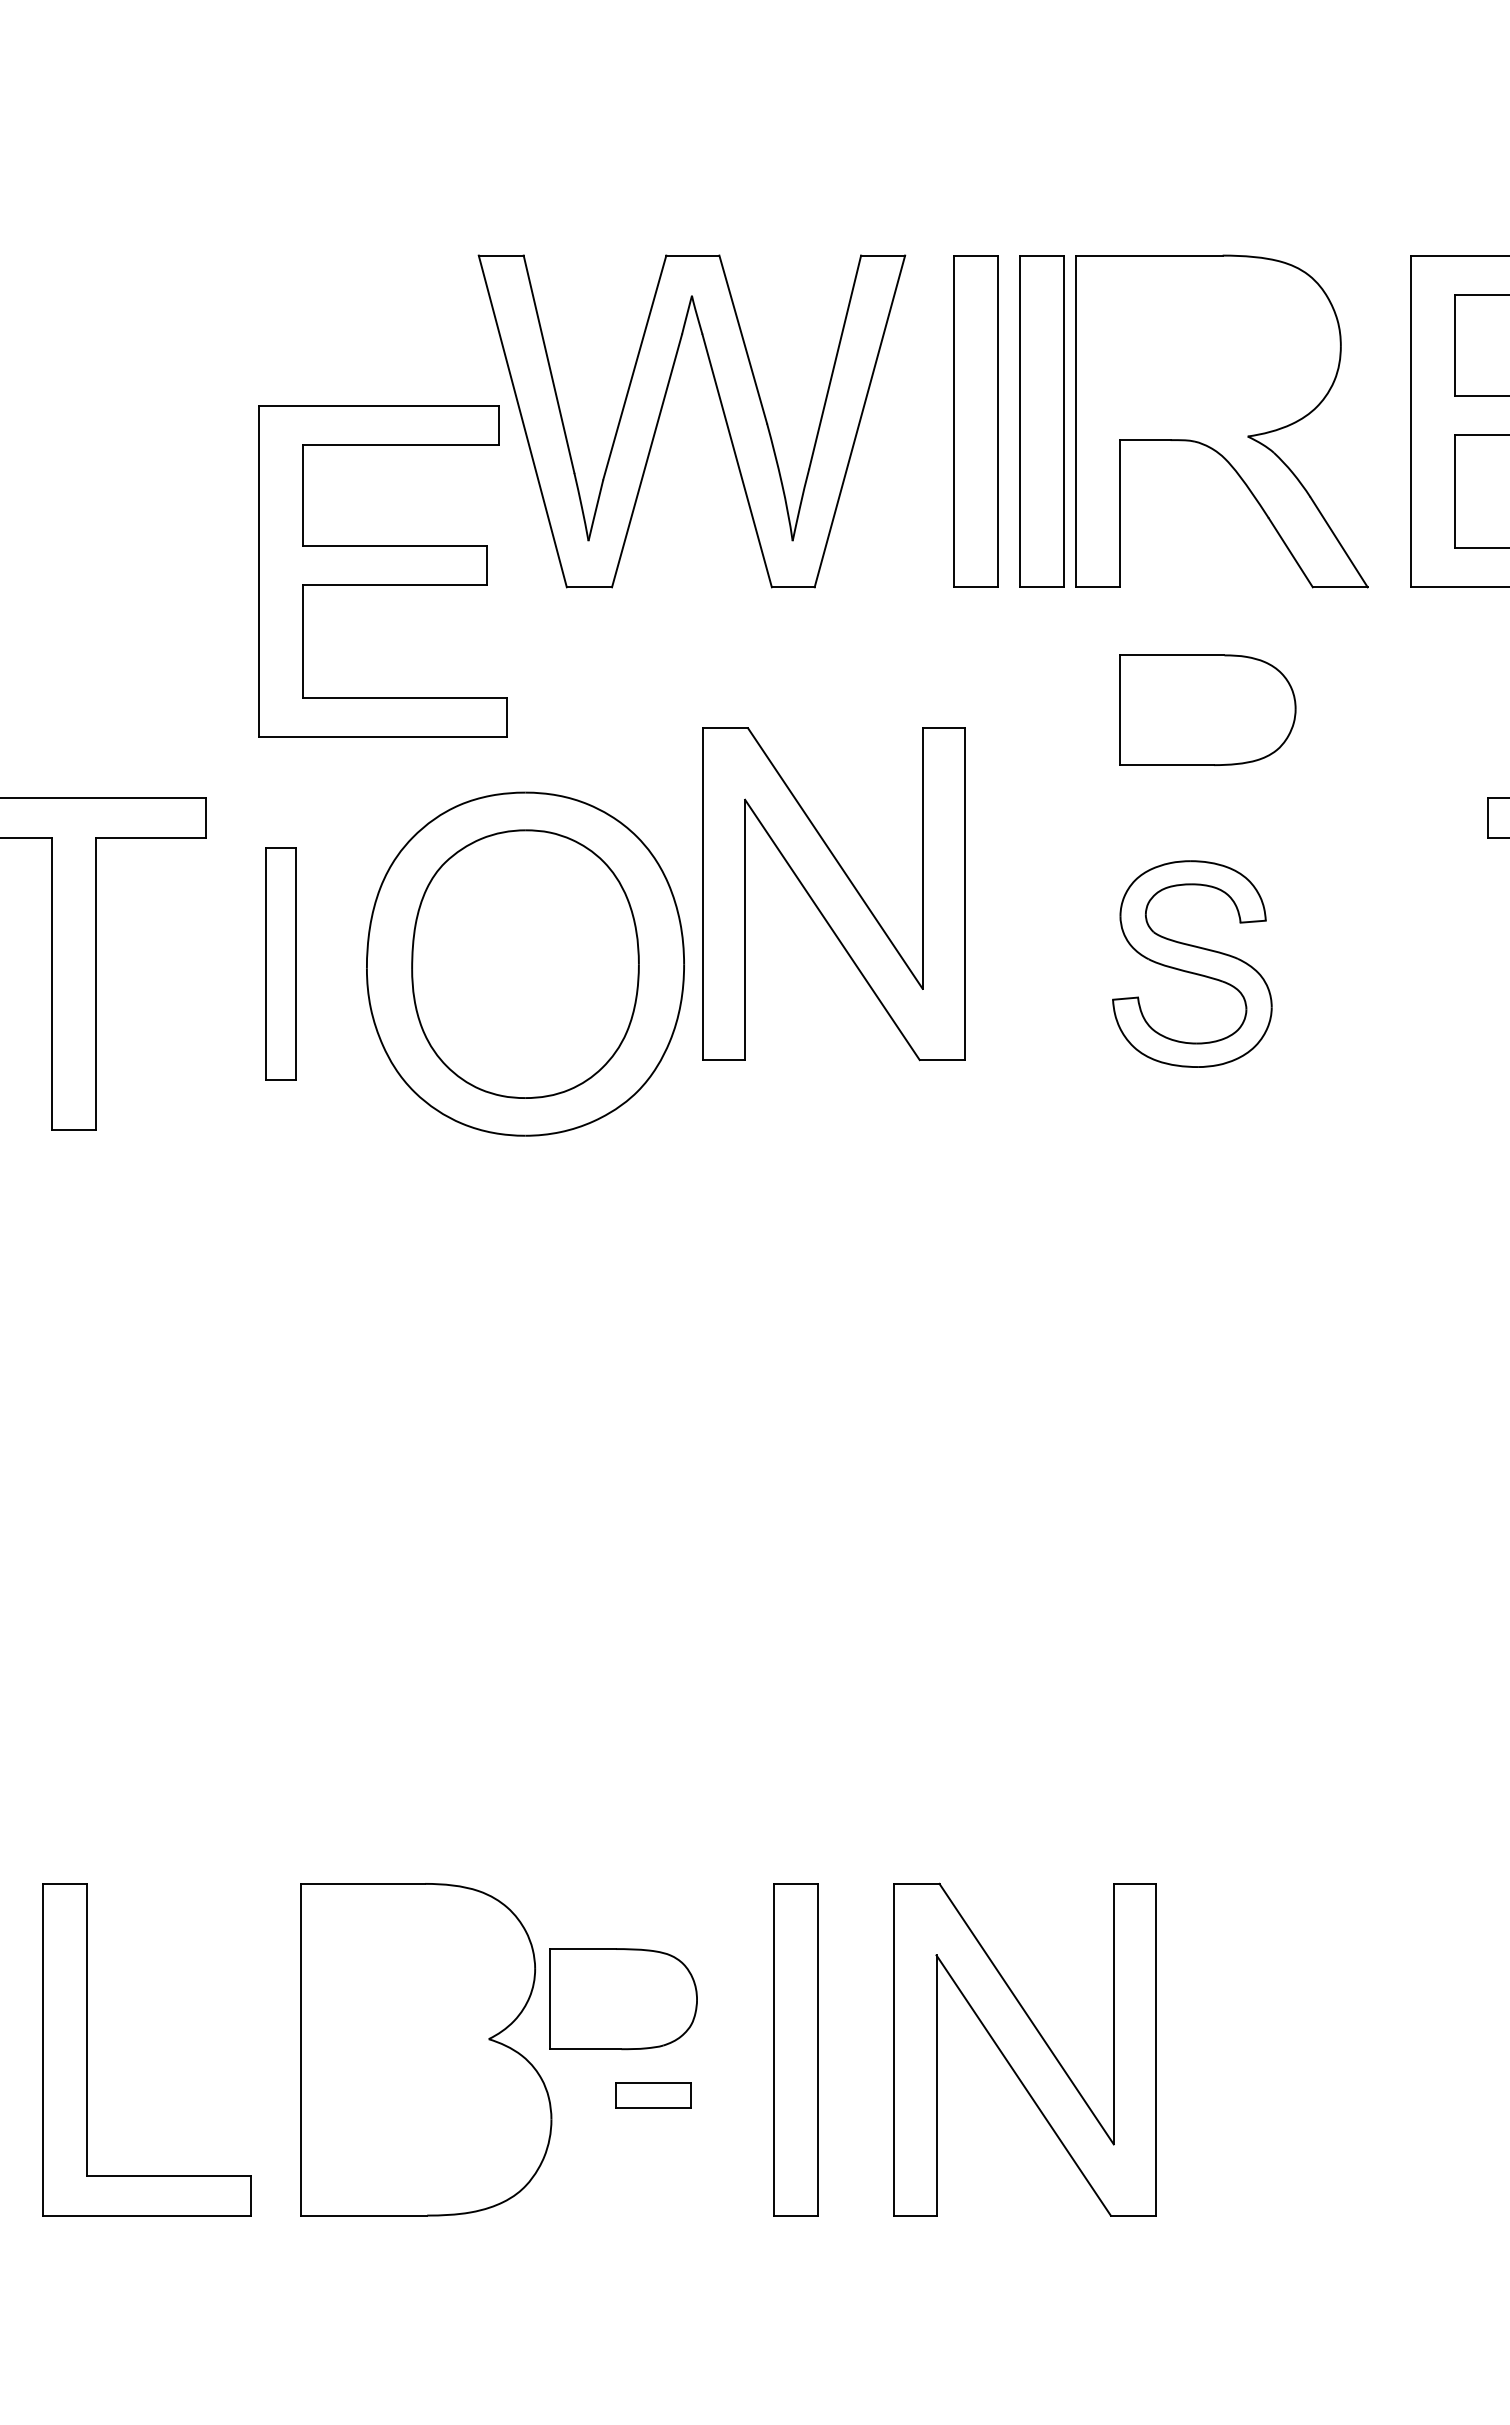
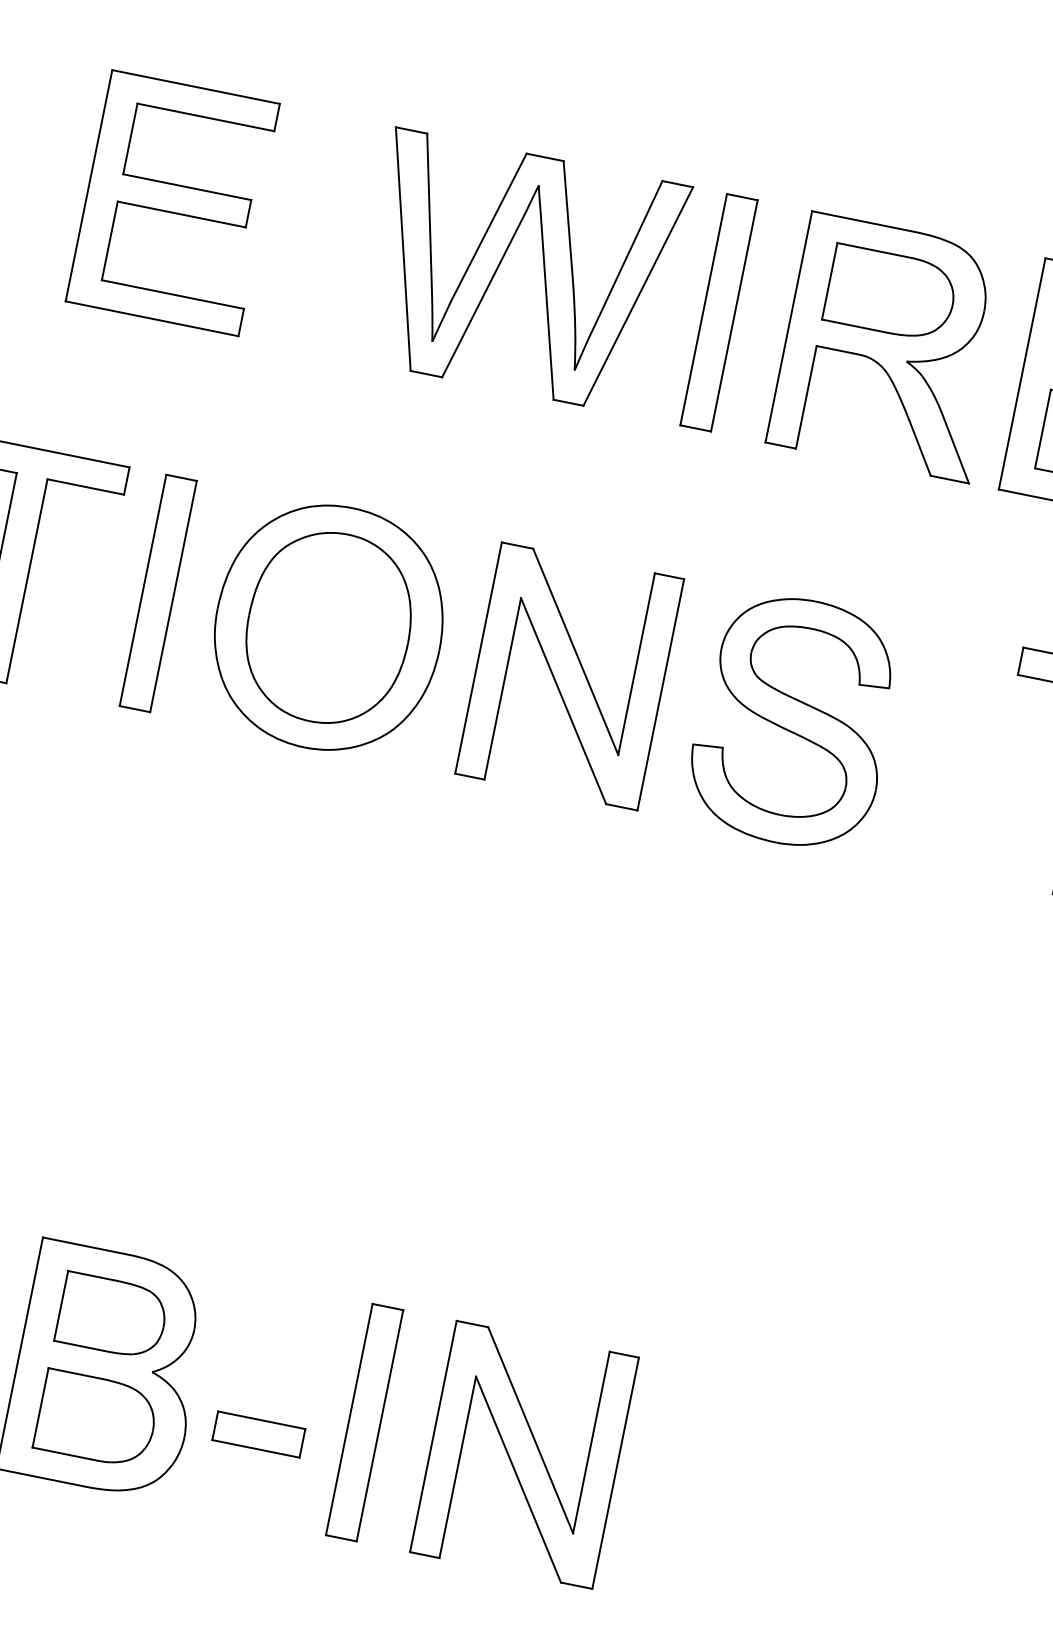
part: (1041, 421) -> (764, 322), removed
part: (382, 571) -> (175, 203), moved
part: (1207, 709) -> (891, 293), moved
part: (833, 894) -> (569, 676), moved
part: (280, 963) -> (158, 592), size x1.43
part: (1192, 963) -> (793, 721), size x1.67
part: (623, 1999) -> (112, 1316), moved
part: (653, 2095) -> (259, 1434), size x1.67
part: (425, 2119) -> (96, 1419), added

